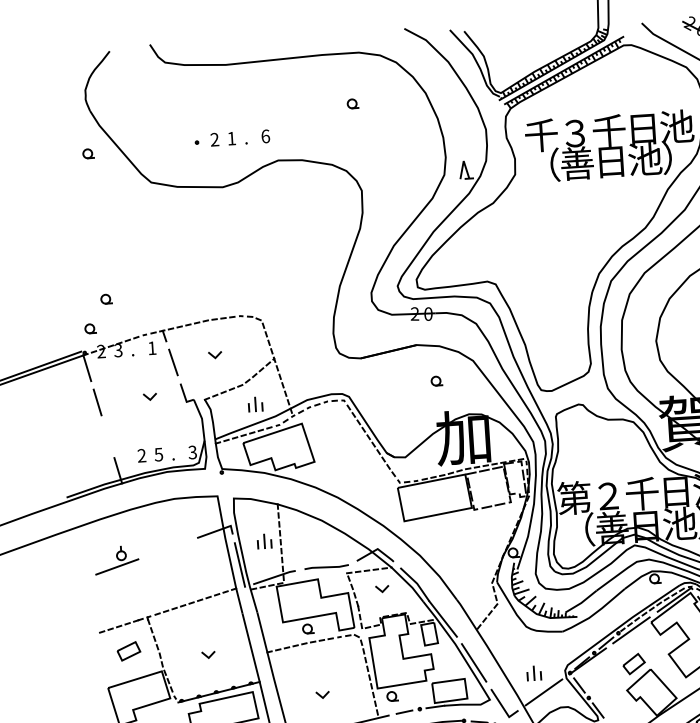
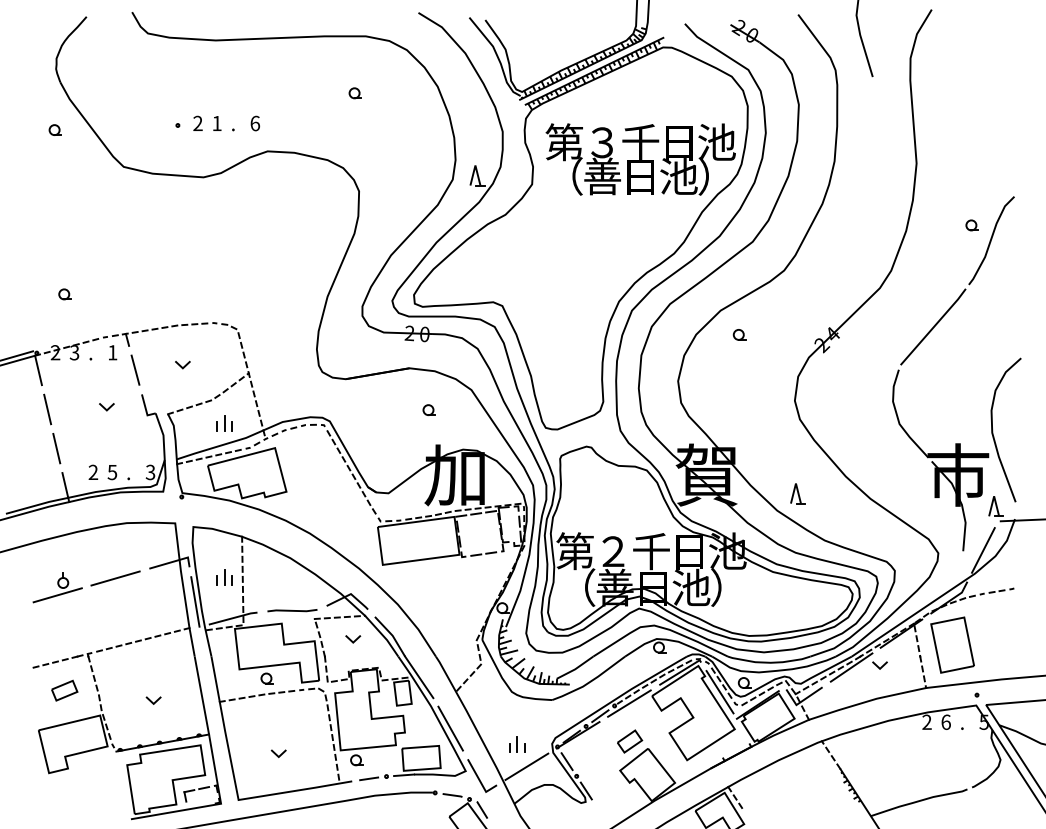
text: (540, 134) -> (563, 141), 千 -> 第
part: (90, 328) -> (44, 326), removed
line: (107, 436) -> (56, 448), added
line: (167, 548) -> (115, 578), added

